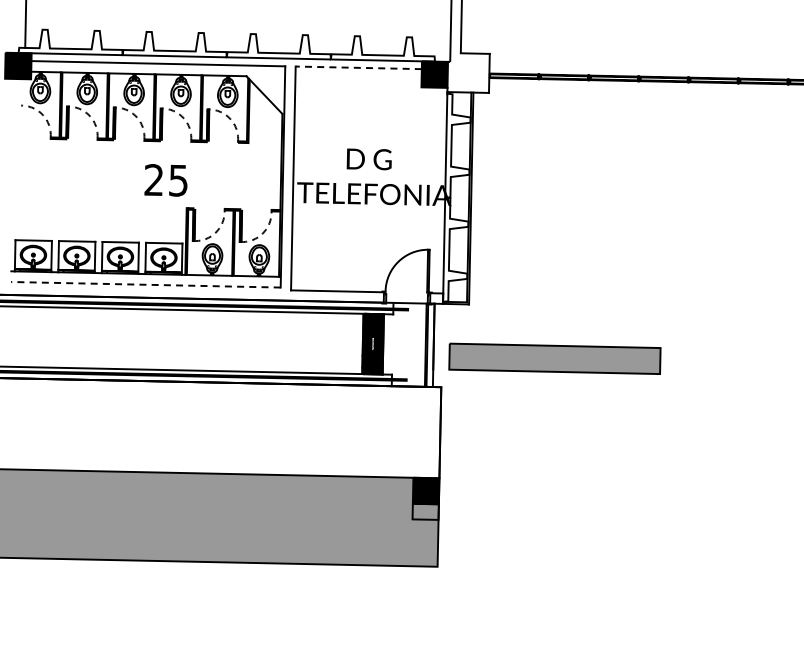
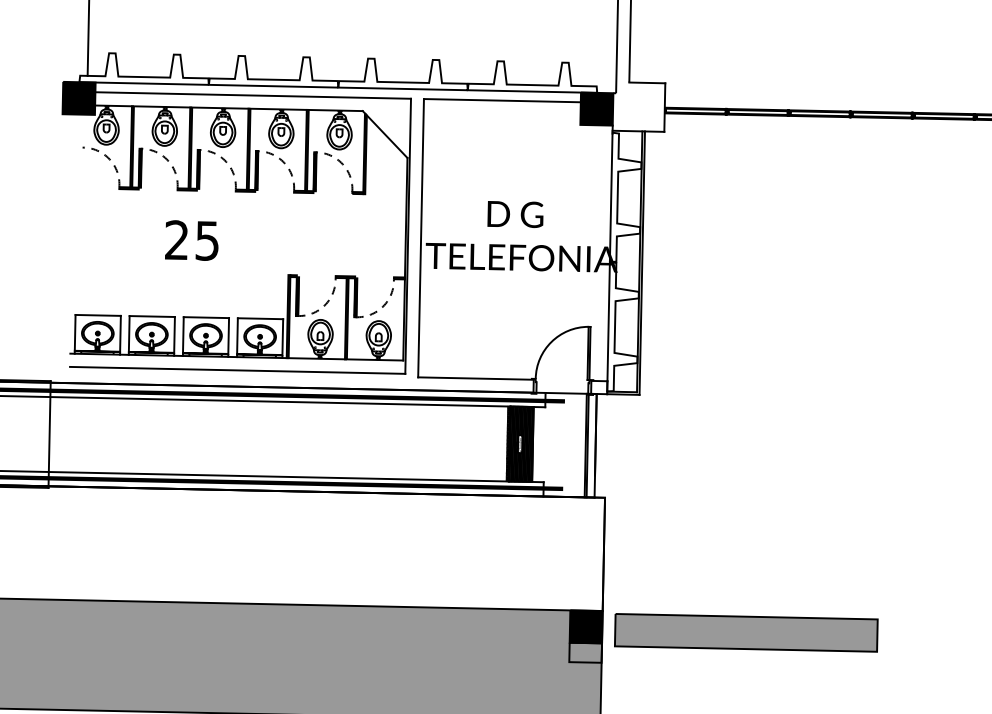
line: (358, 67) -> (502, 100), dashed -> solid
text: (165, 180) -> (191, 240), moved
line: (145, 284) -> (237, 370), dashed -> solid
part: (554, 358) -> (745, 632), moved

